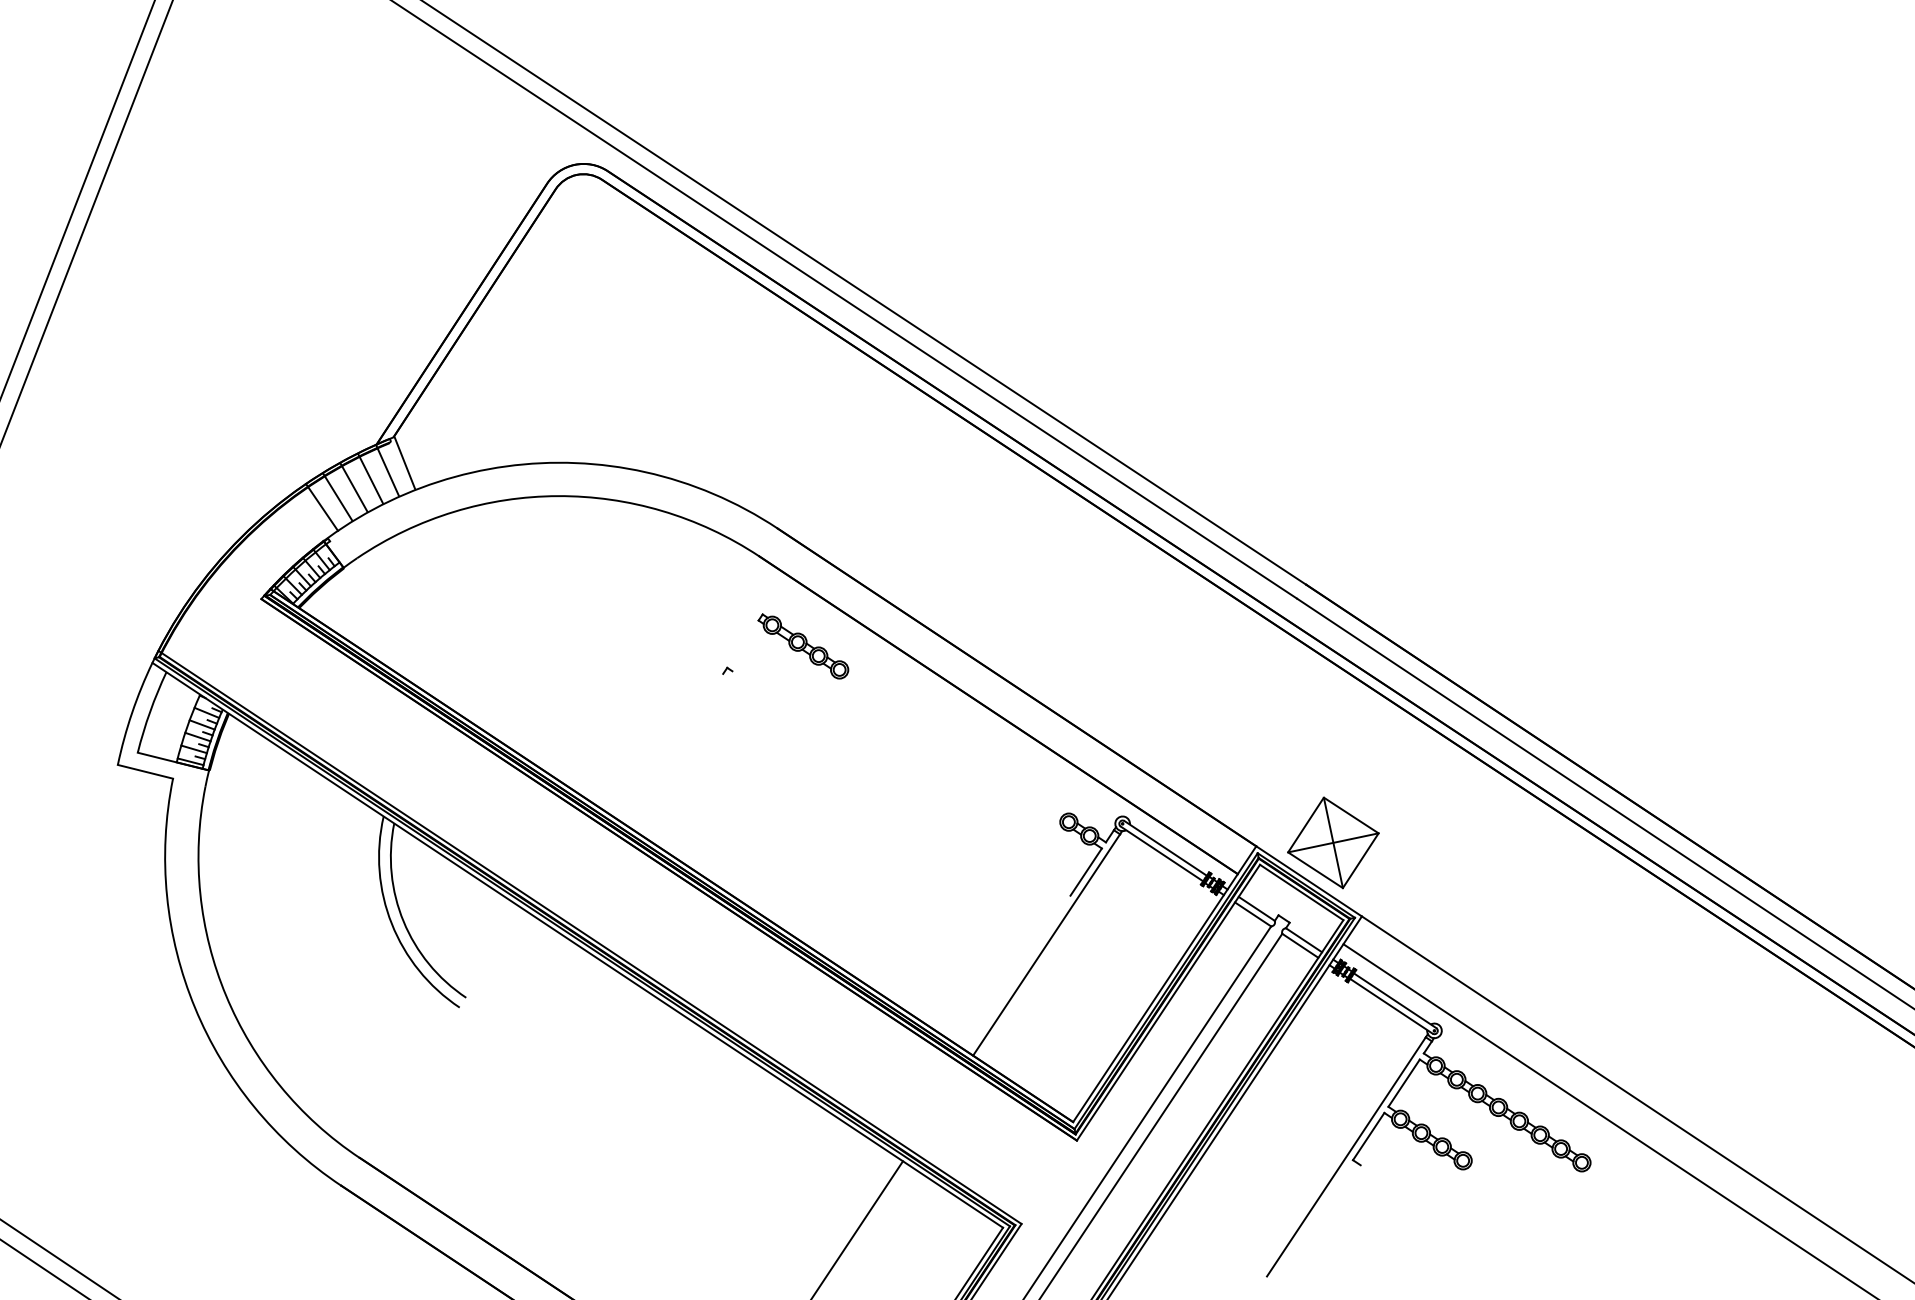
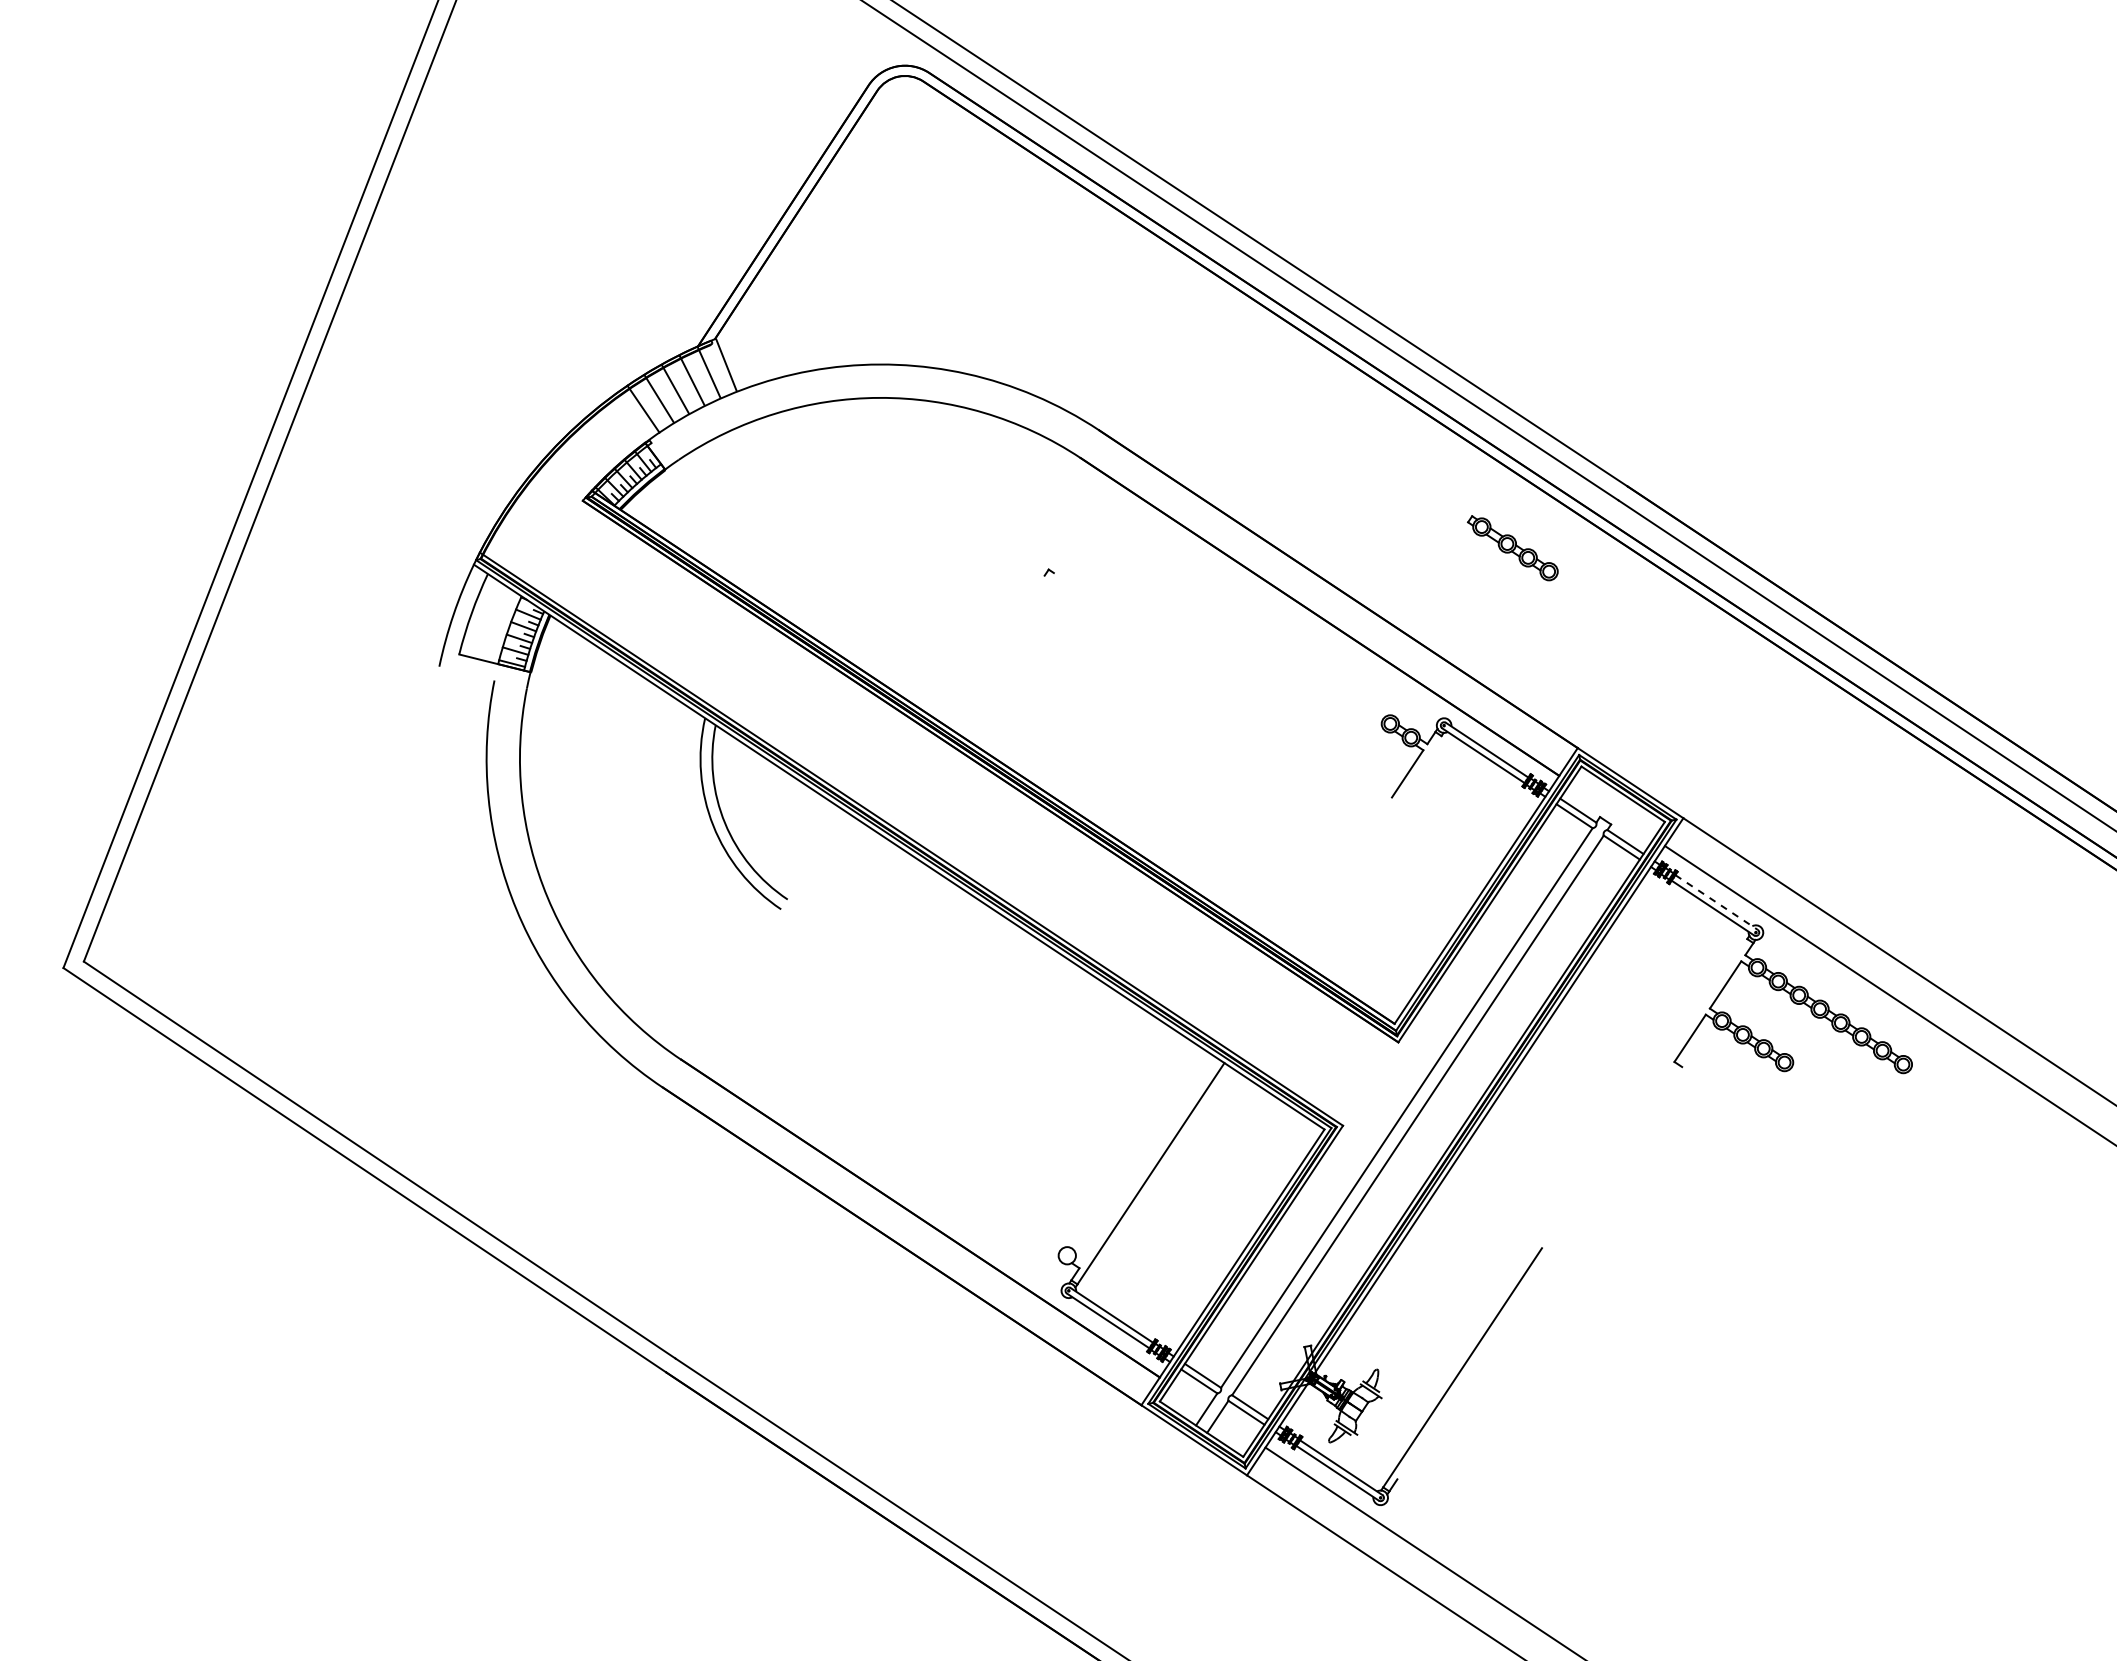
part: (803, 646) -> (1512, 548), moved
line: (145, 771) -> (466, 673), removed
part: (1333, 842) -> (1654, 744), removed
line: (1046, 944) -> (1367, 846), removed
line: (1396, 1000) -> (1717, 902), solid -> dashed
line: (1346, 1156) -> (1667, 1058), removed

